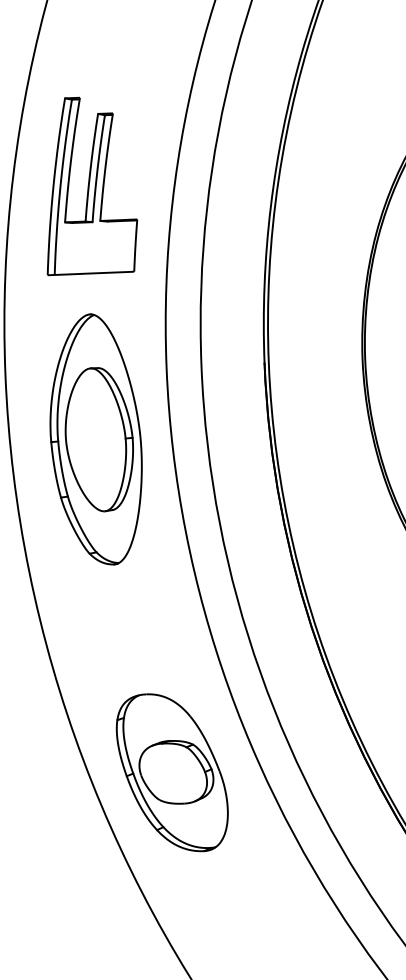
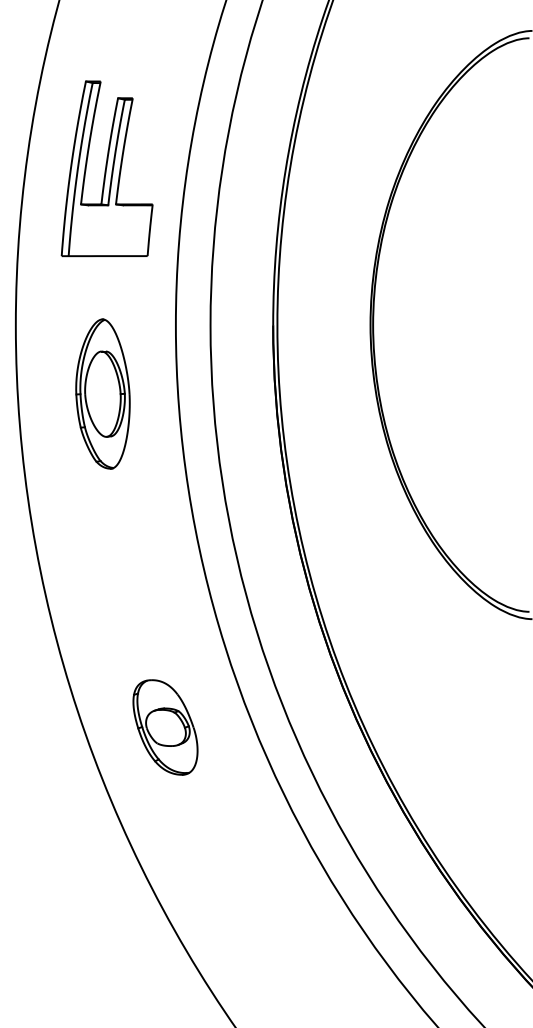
part: (89, 185) -> (106, 168), moved
part: (95, 439) -> (102, 393), size x0.6
part: (172, 772) -> (165, 727), size x0.6

